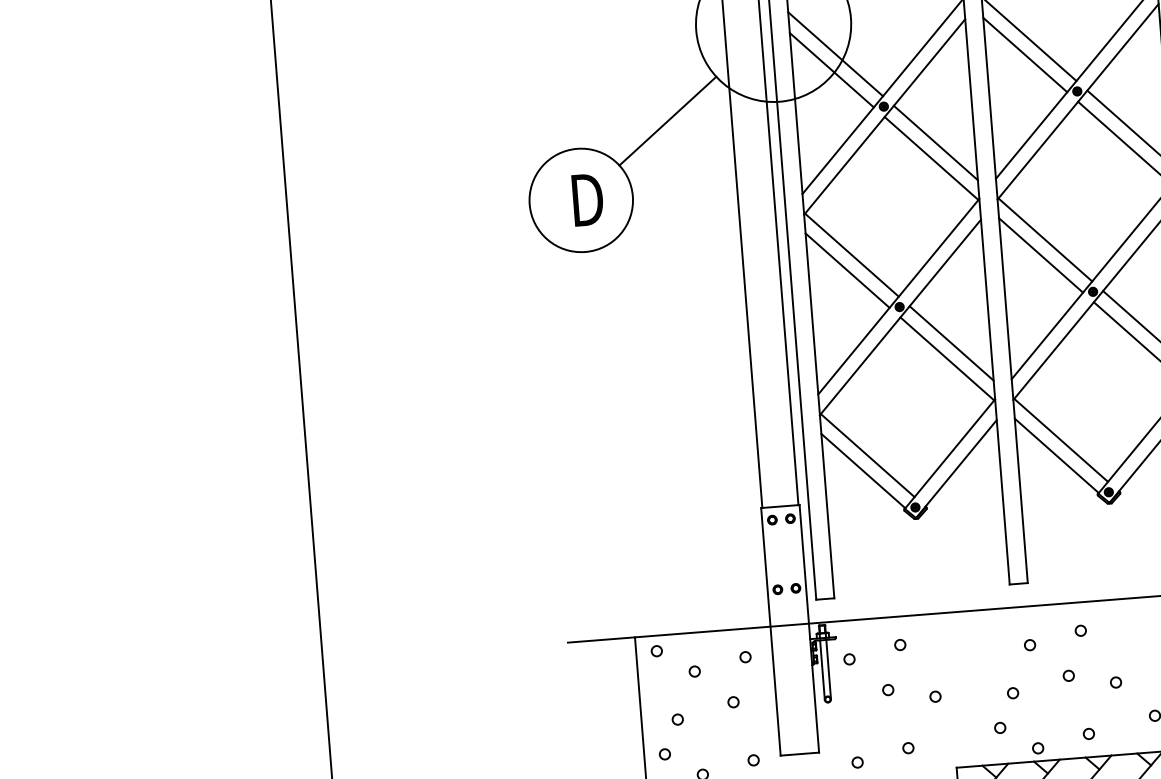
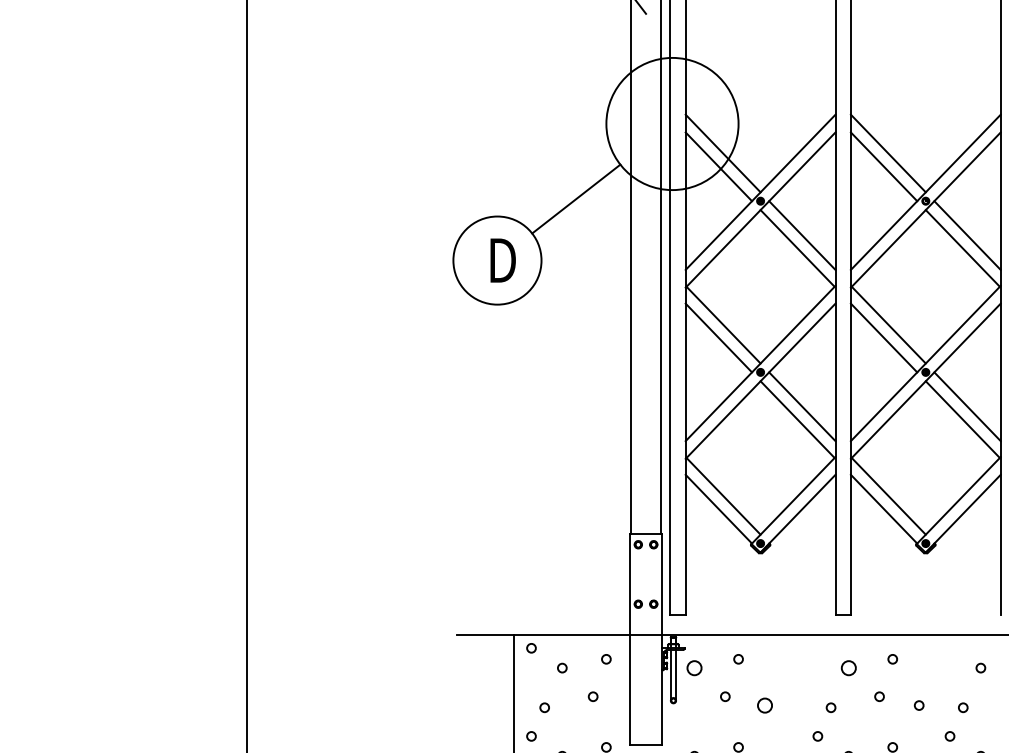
circle: (1029, 644) -> (848, 667), size x1.6
circle: (849, 658) -> (694, 667), size x1.6
circle: (934, 696) -> (764, 705), size x1.6

